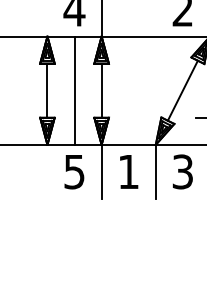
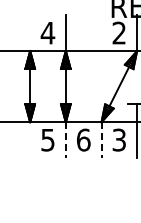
line: (75, 90) -> (48, 86), removed
text: (128, 170) -> (83, 139), 1 -> 6
line: (101, 172) -> (65, 140), solid -> dashed
line: (155, 172) -> (101, 140), solid -> dashed

